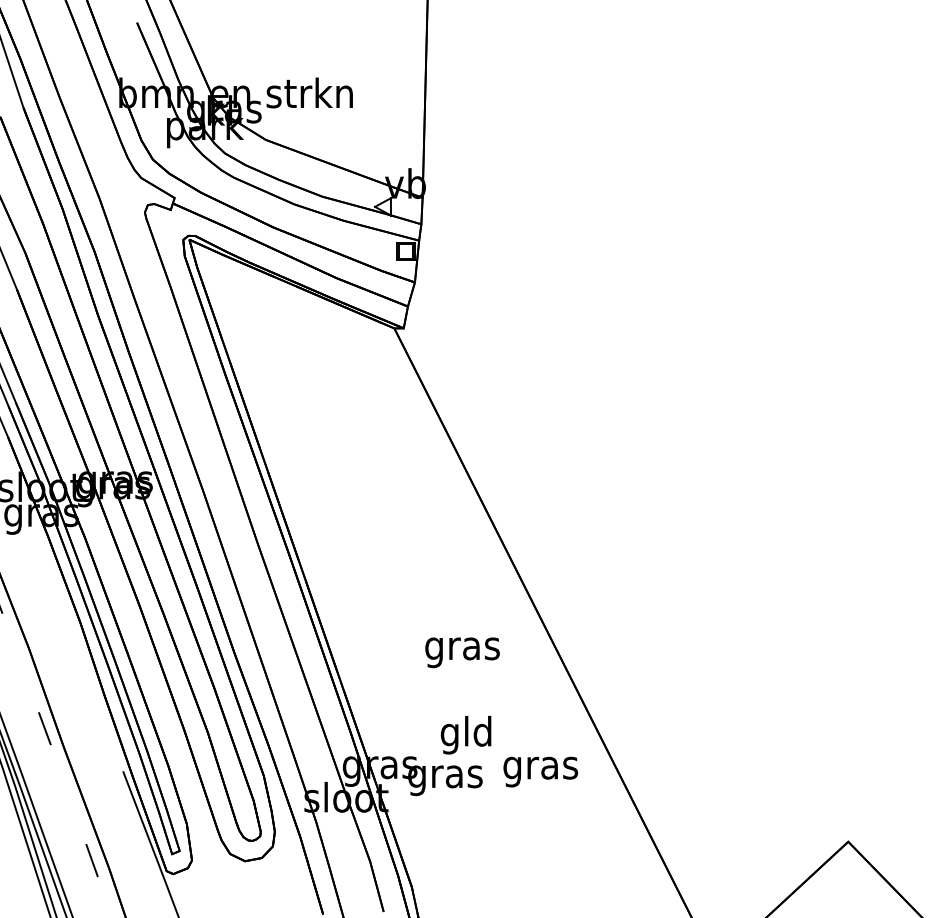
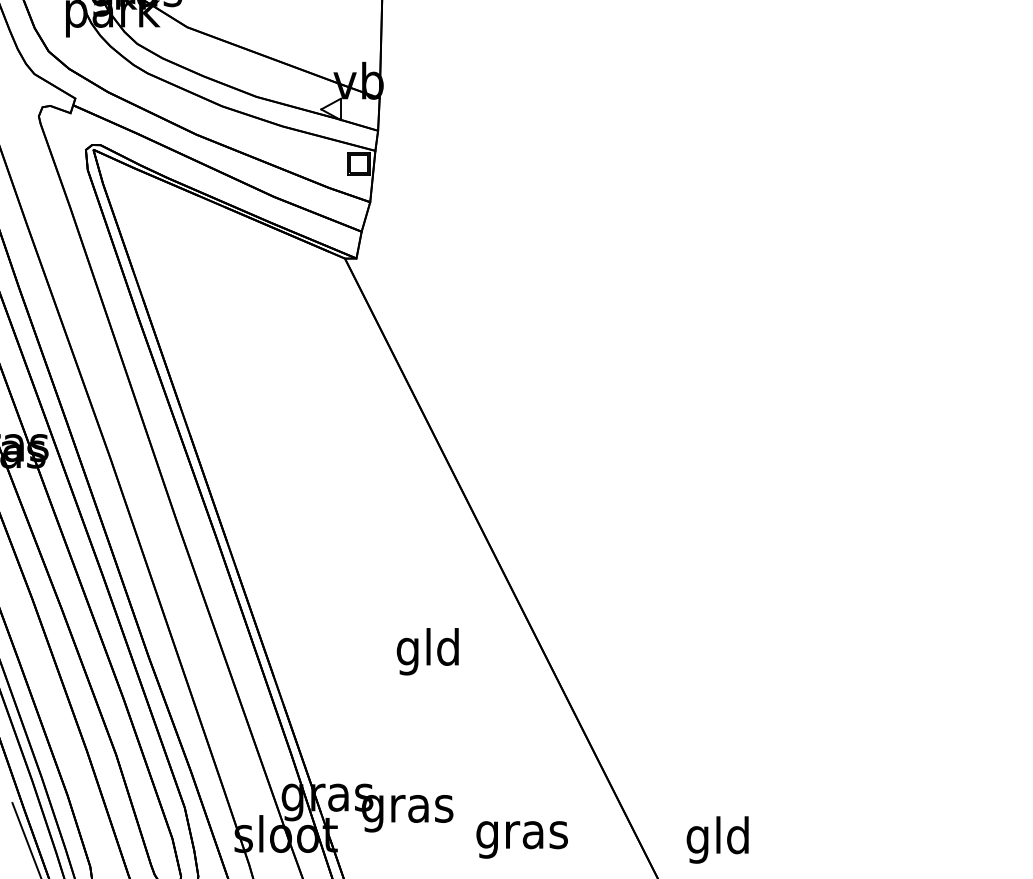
text: (462, 648) -> (428, 651), gras -> gld
text: (465, 734) -> (716, 839), moved
text: (540, 771) -> (521, 839), moved

